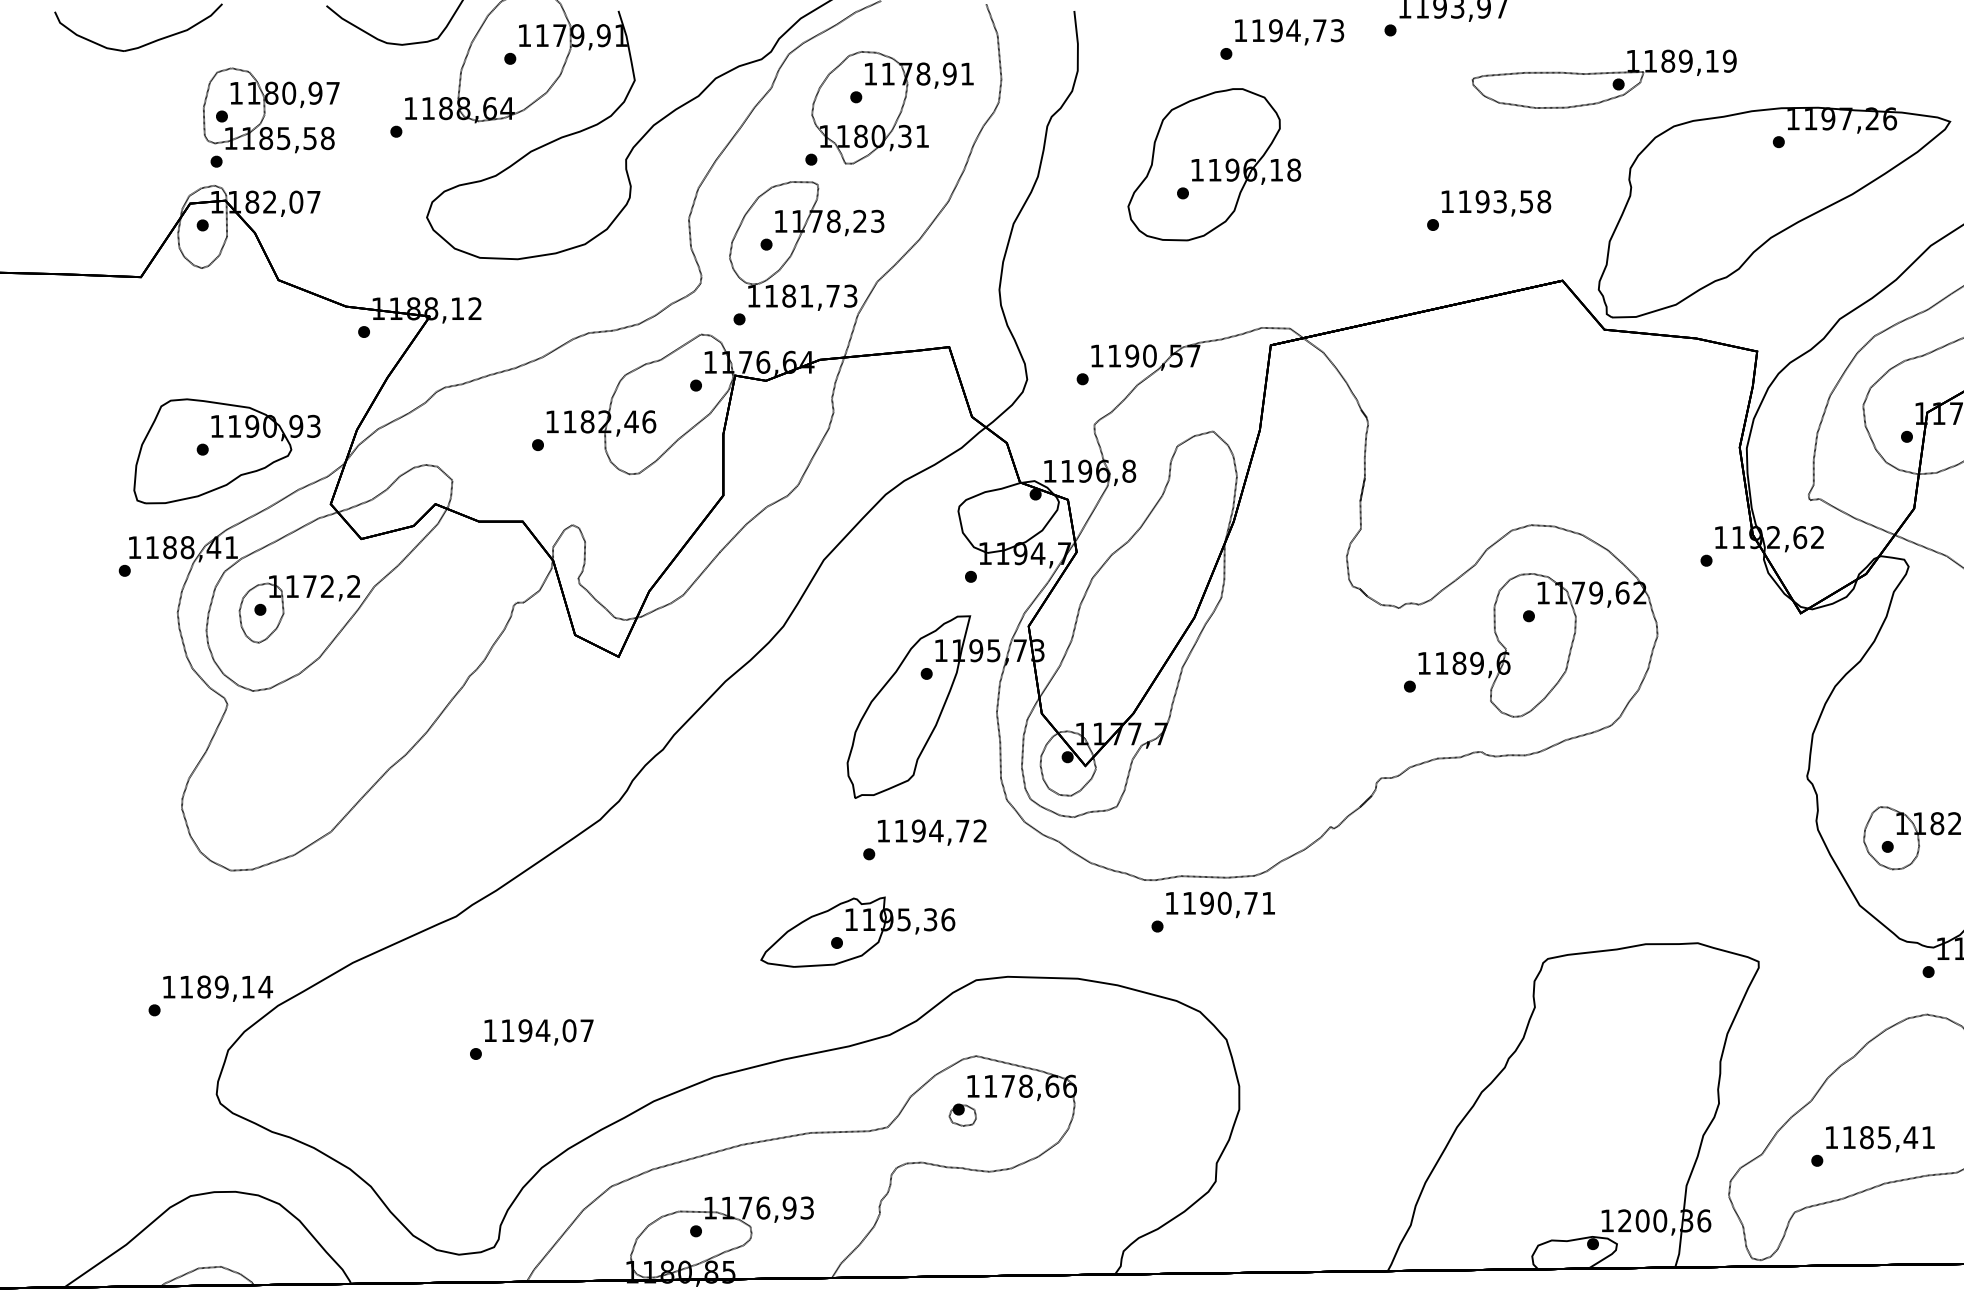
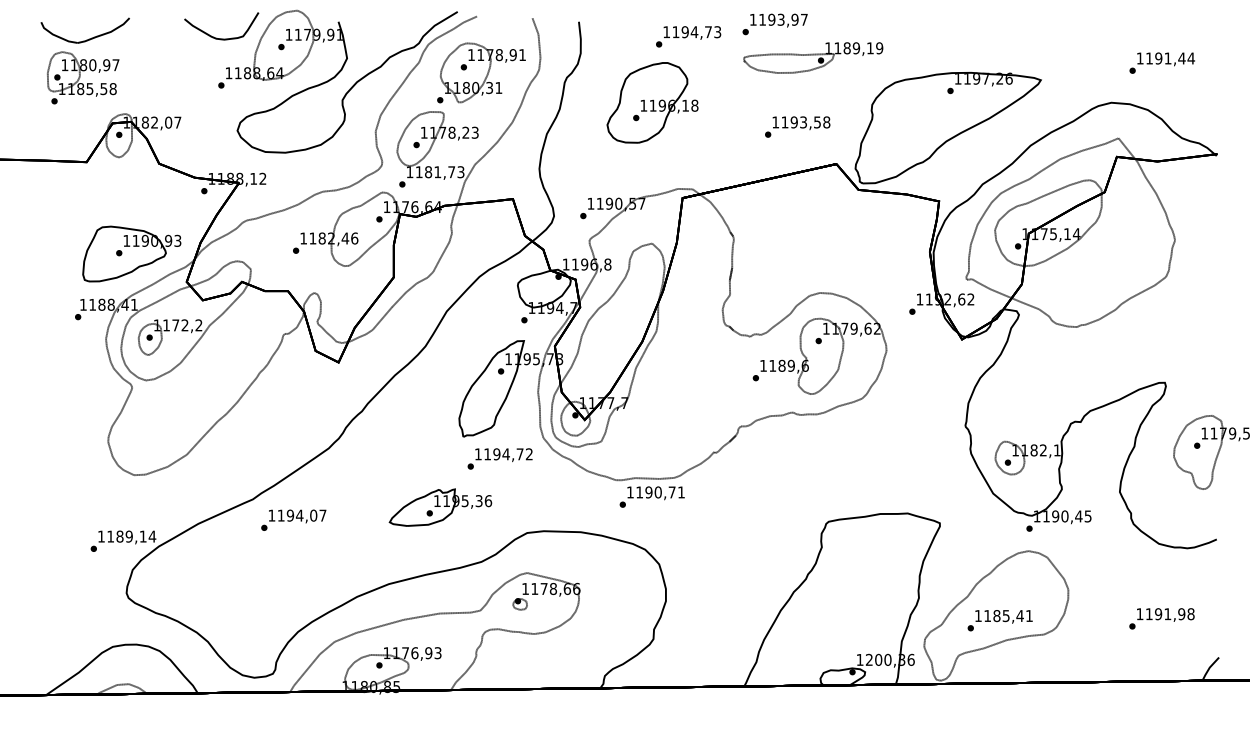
part: (1604, 78) -> (813, 57), moved
part: (271, 116) -> (83, 77), moved
part: (857, 931) -> (440, 507), moved
text: (531, 1038) -> (293, 519), moved

